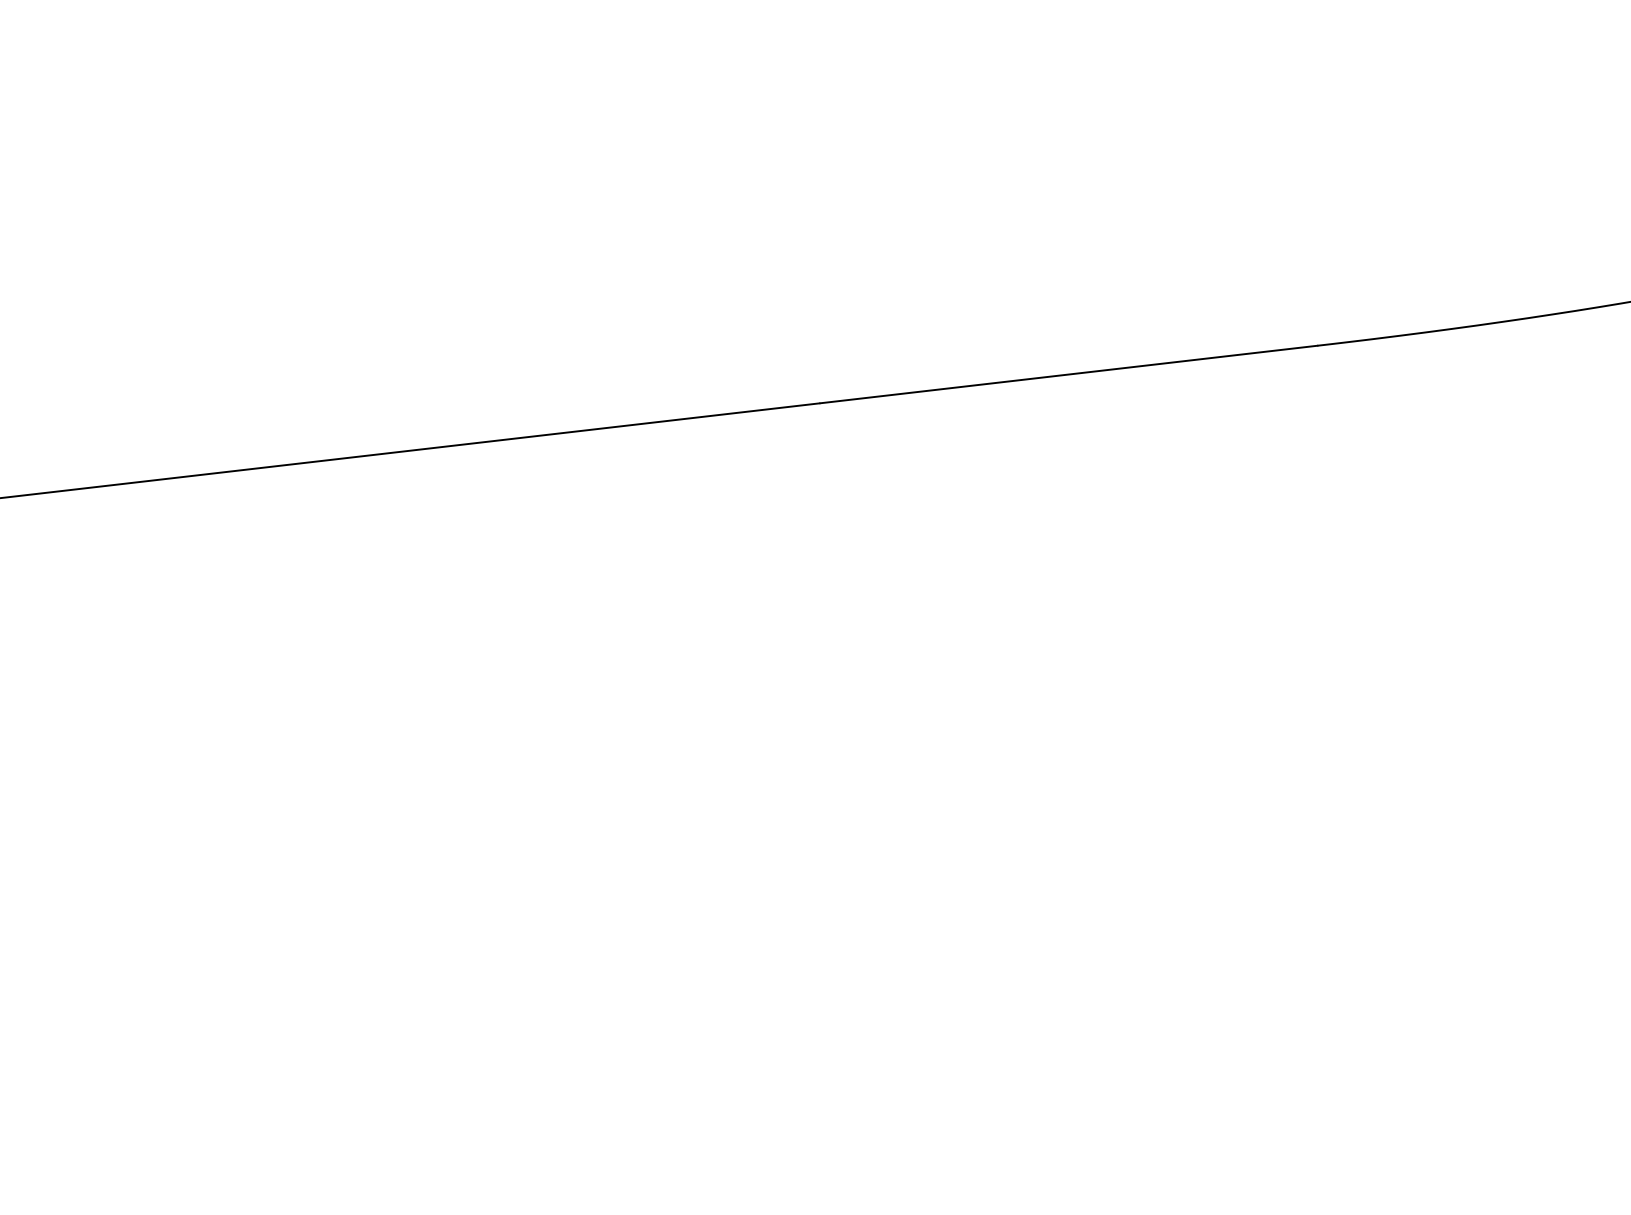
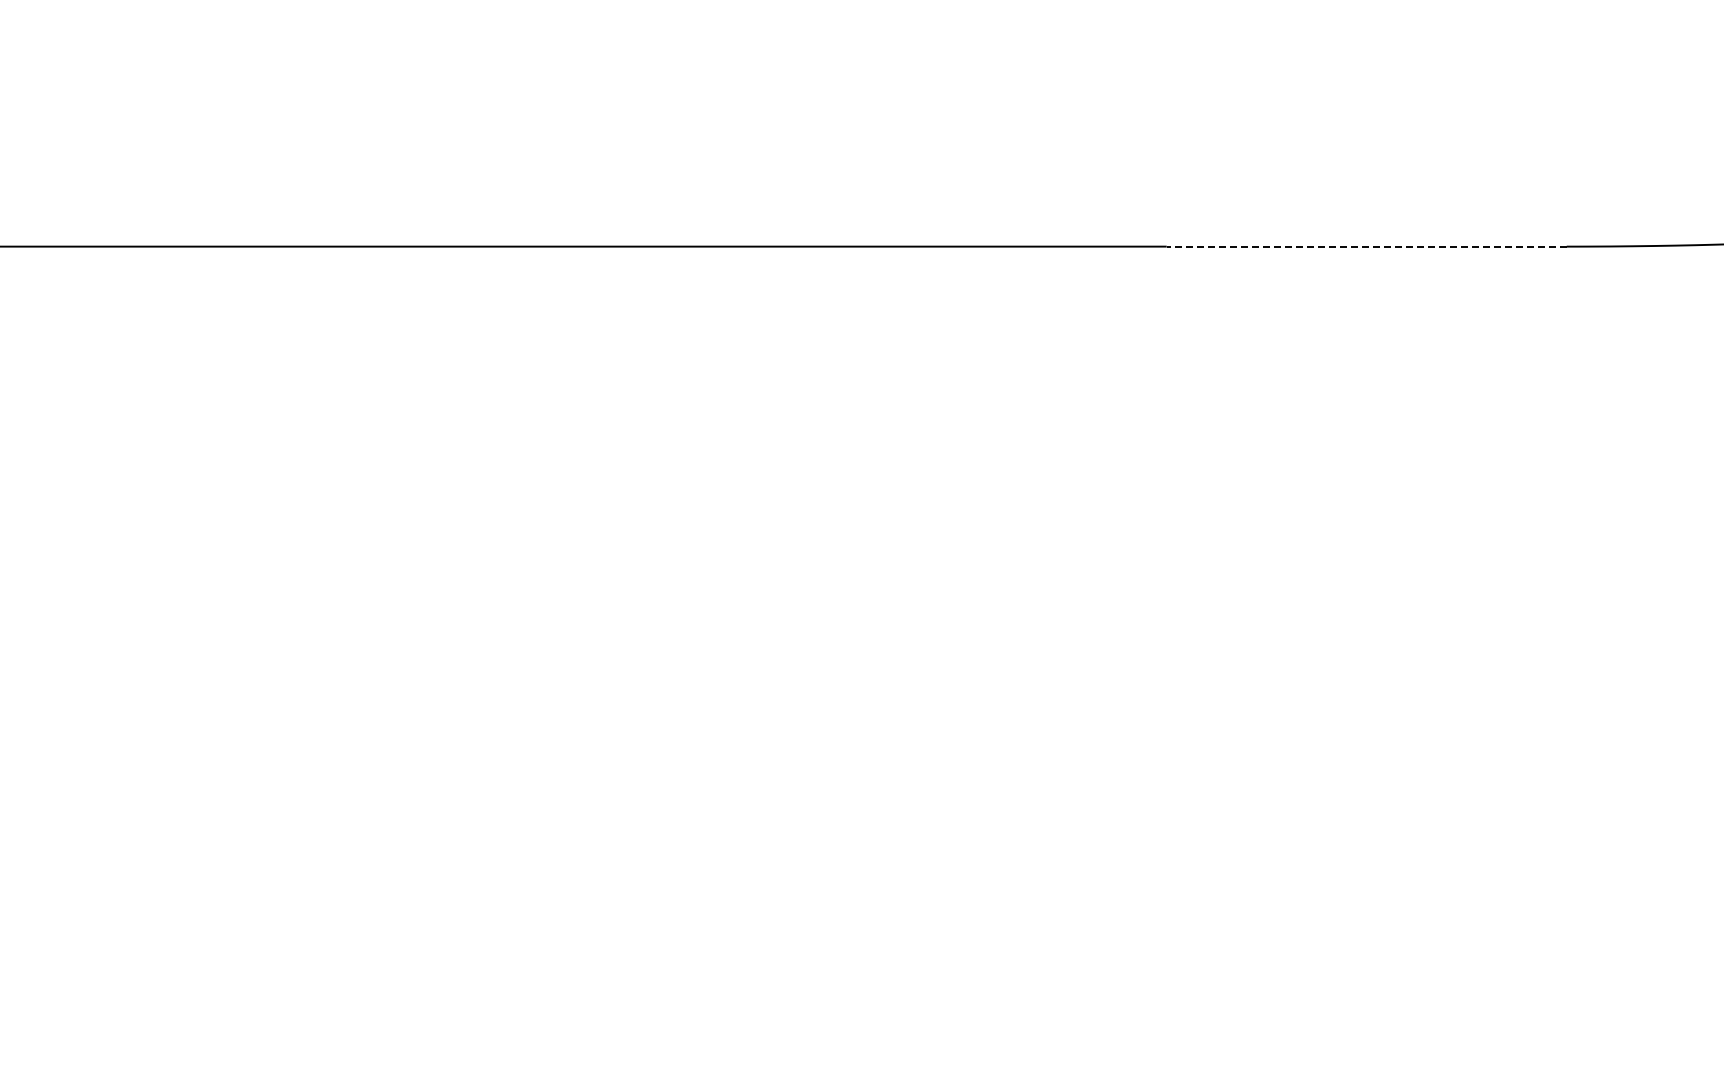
line: (1068, 374) -> (1366, 246), solid -> dashed

